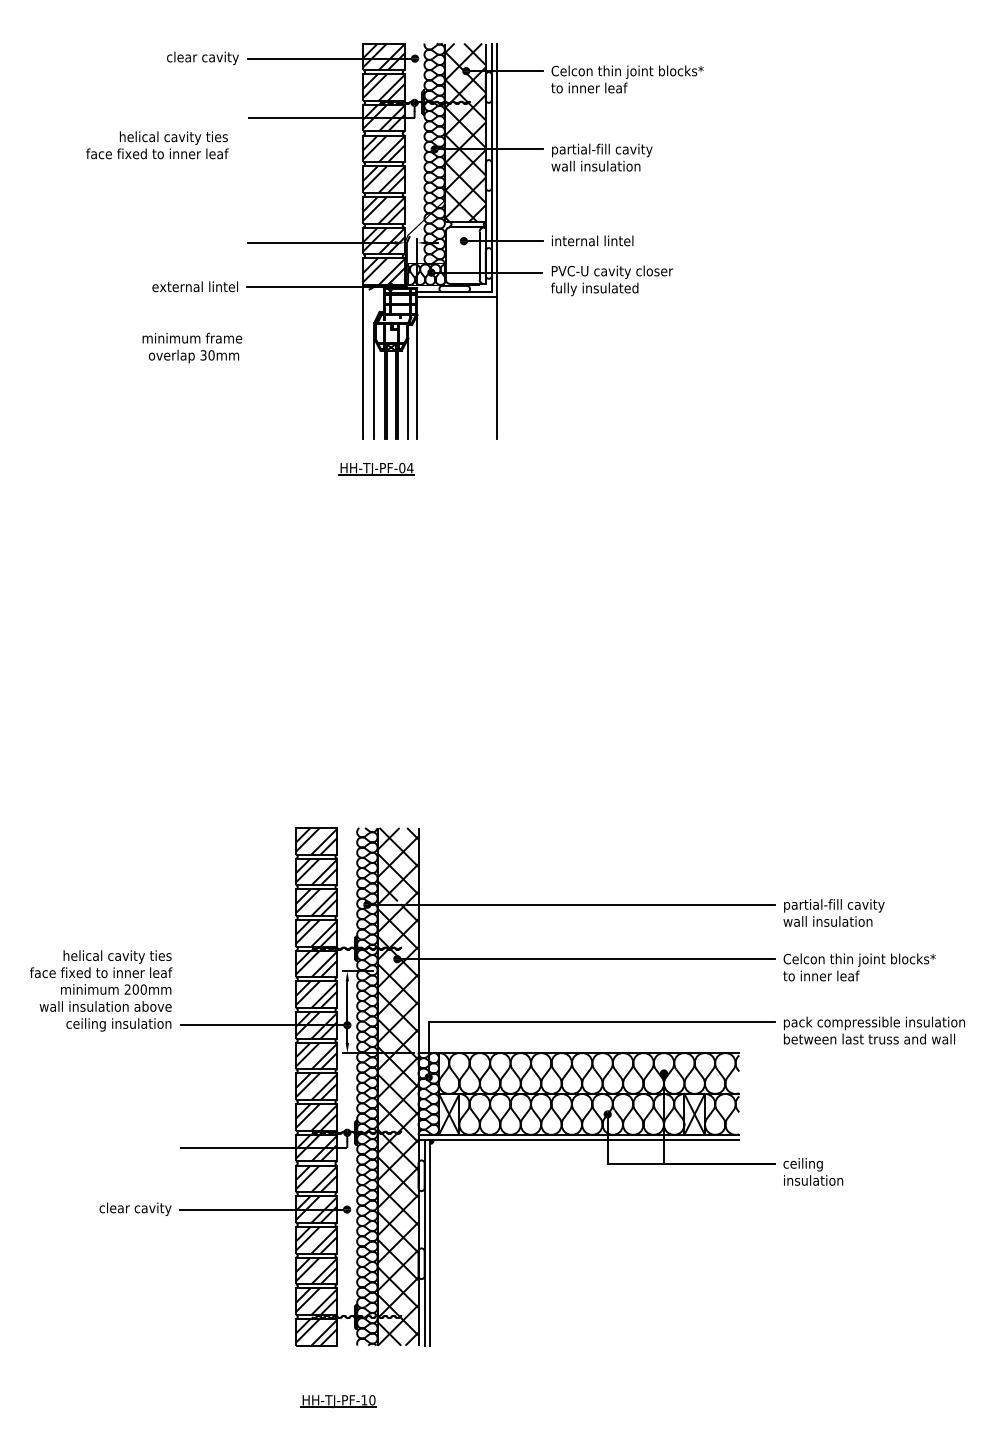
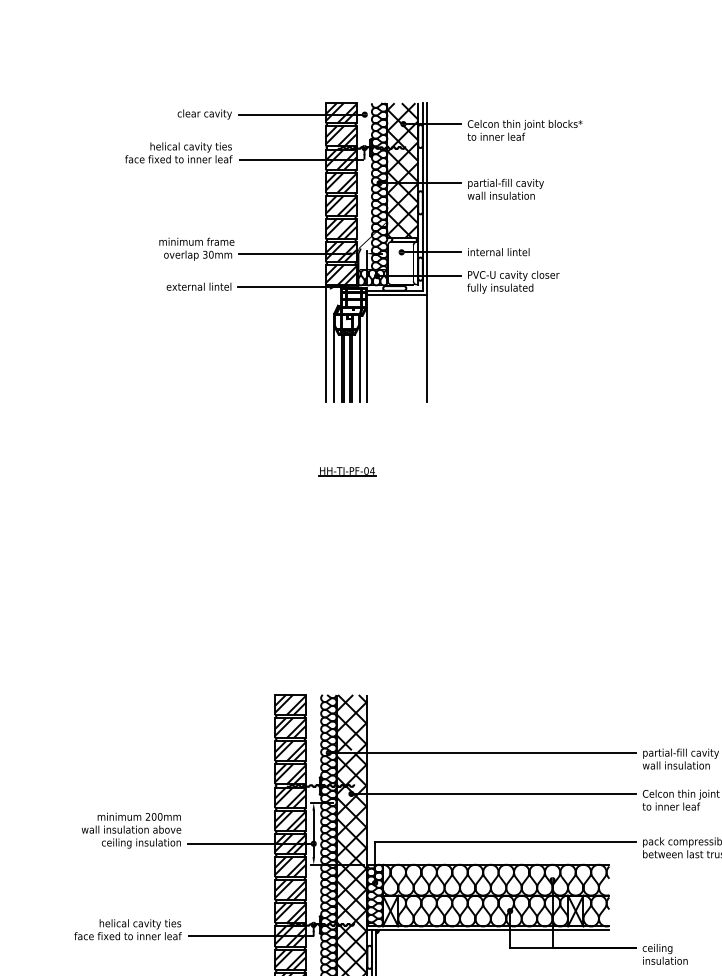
text: (157, 145) -> (178, 153), moved
text: (192, 347) -> (196, 248), moved
part: (376, 468) -> (347, 471), moved
text: (101, 964) -> (128, 929), moved

